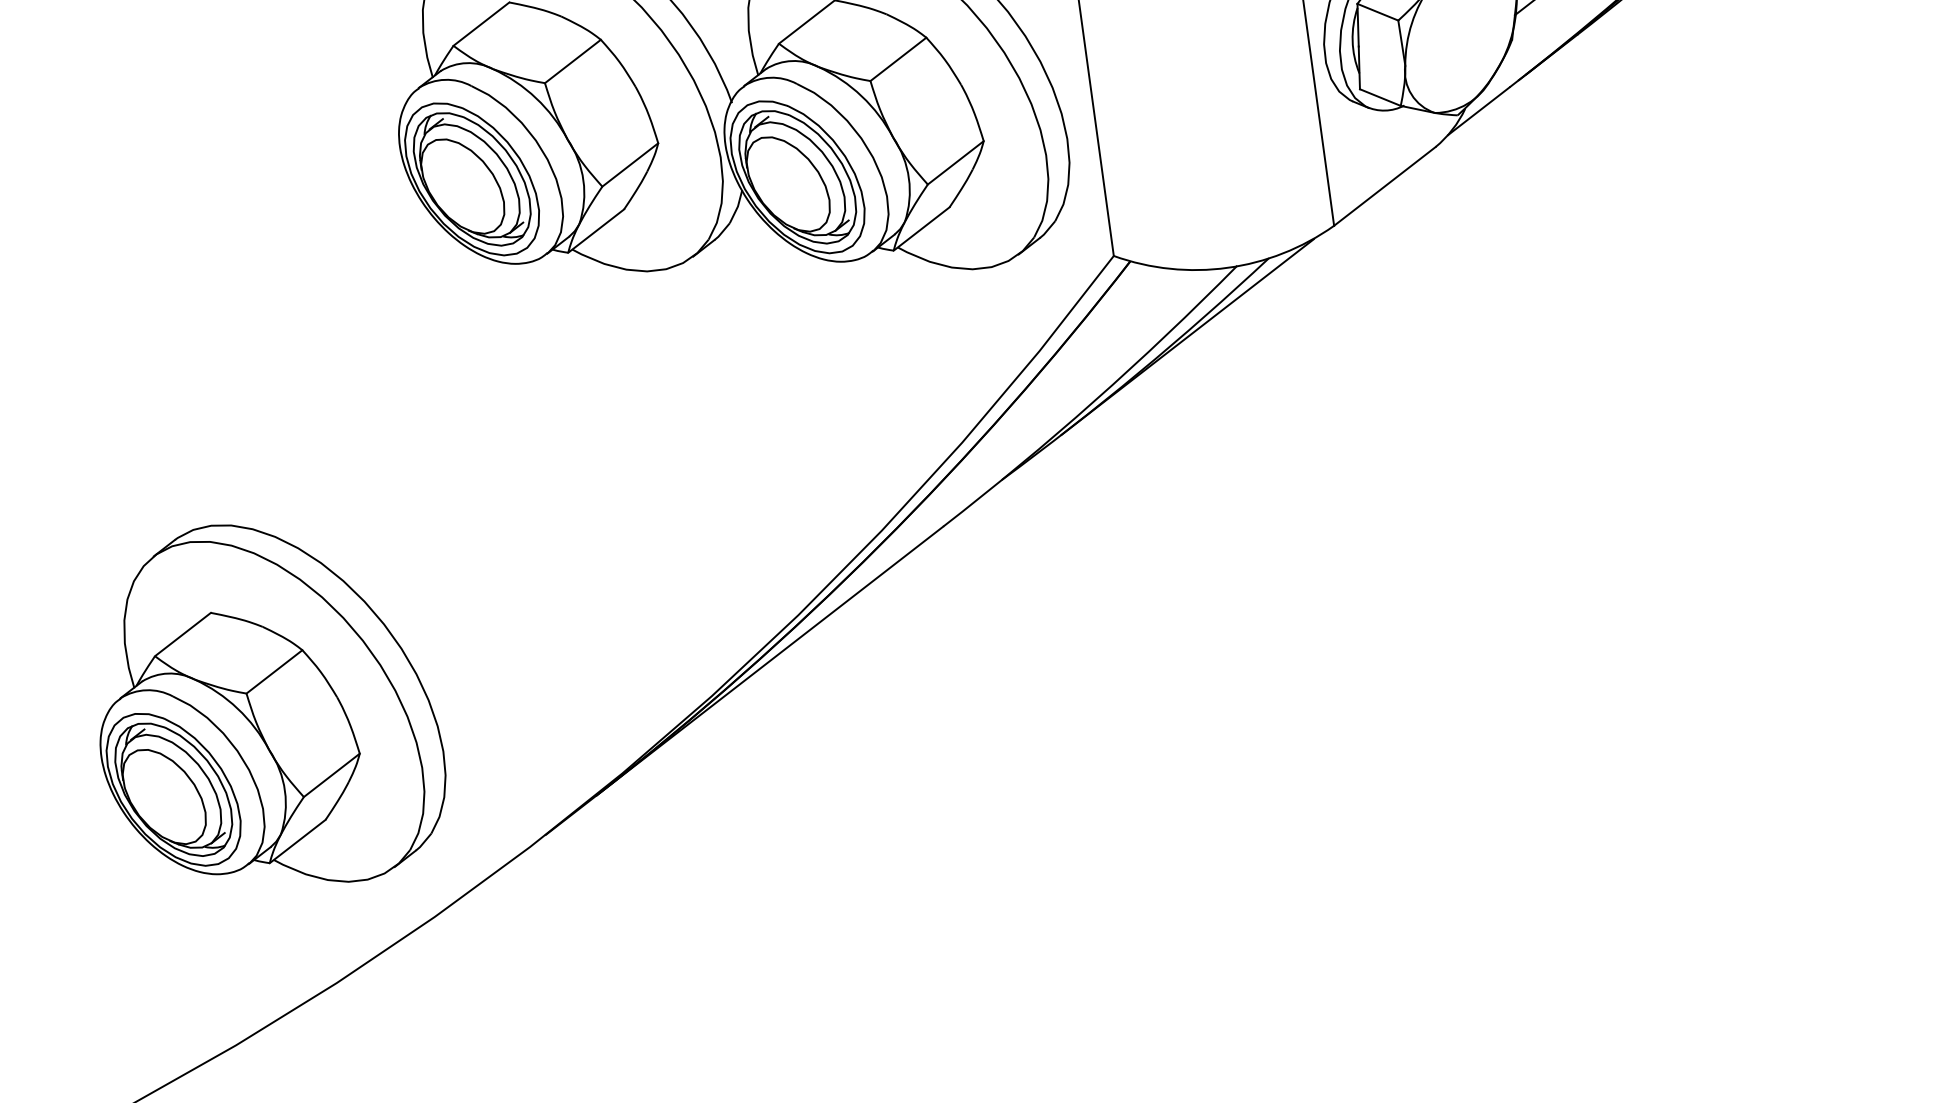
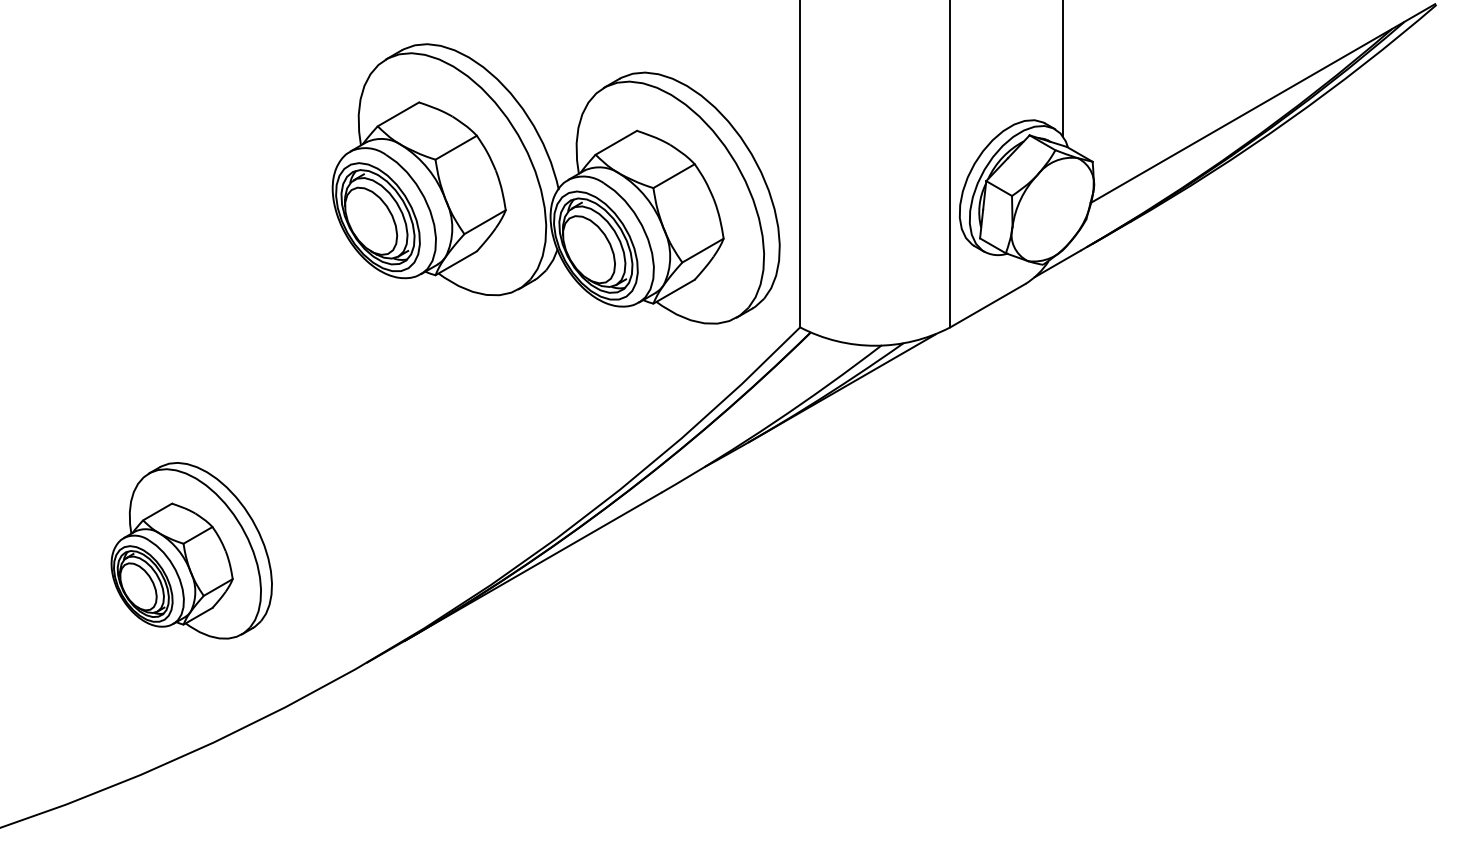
part: (265, 705) -> (191, 550), size x0.7

